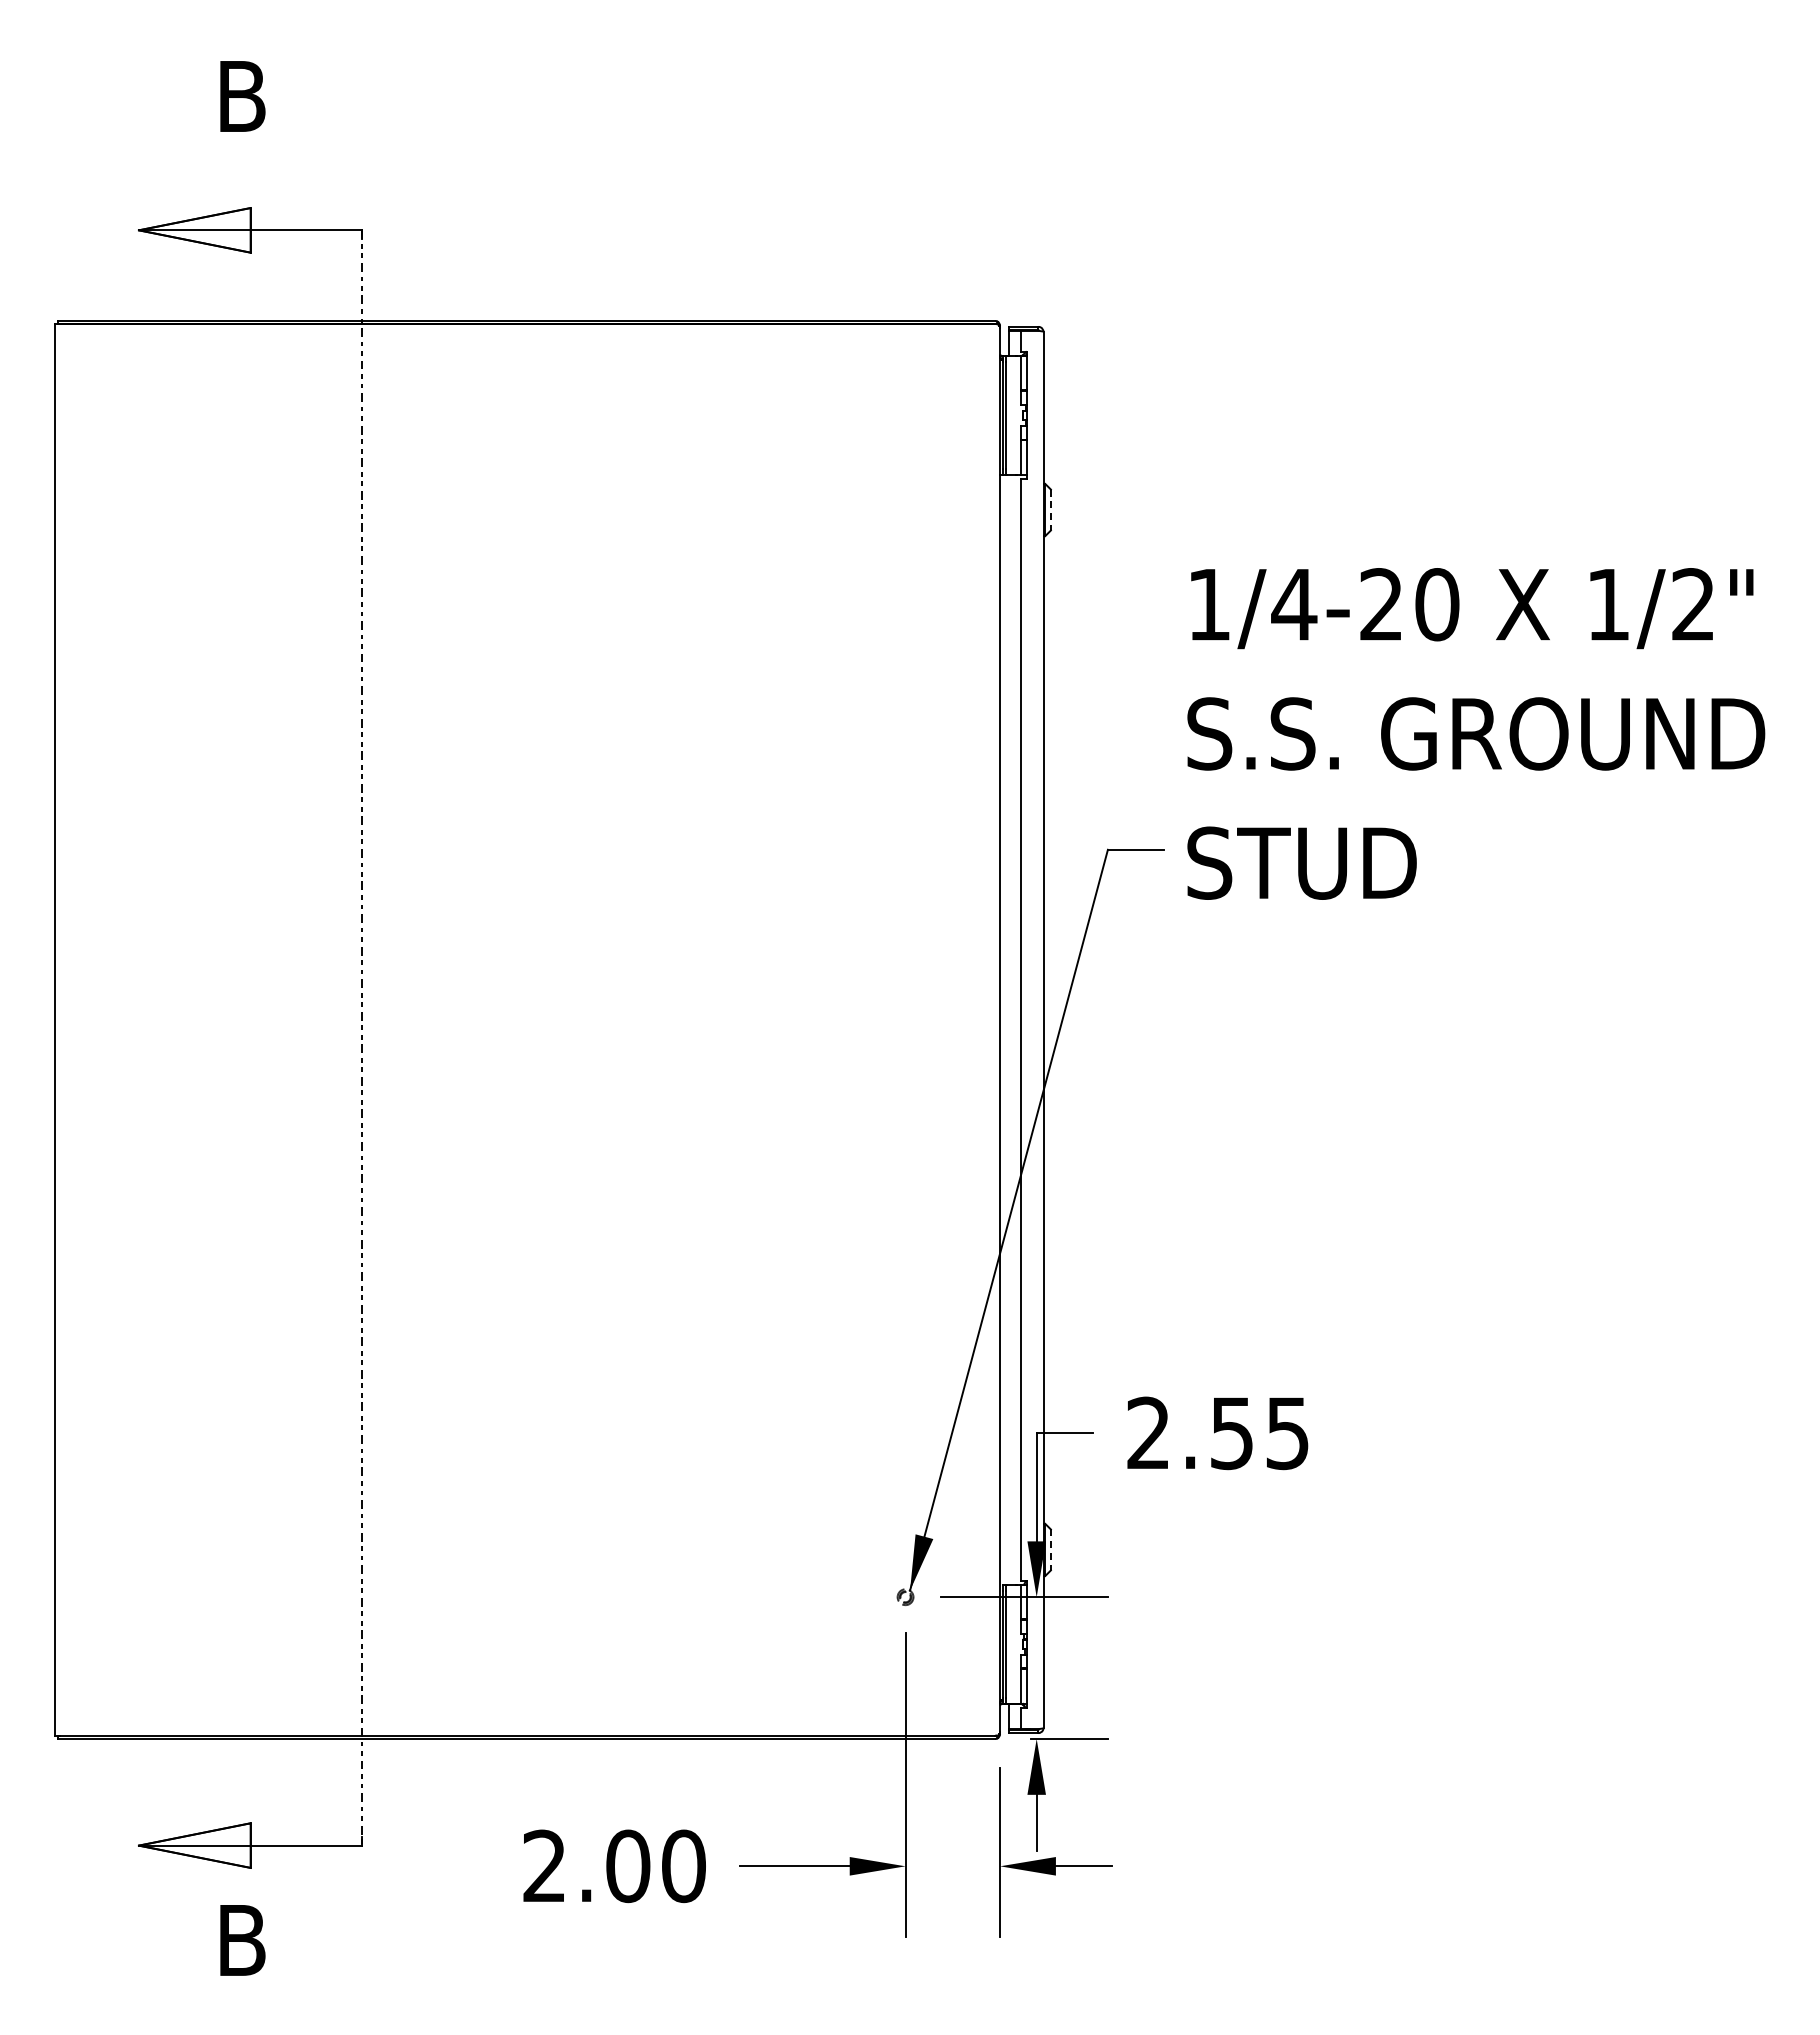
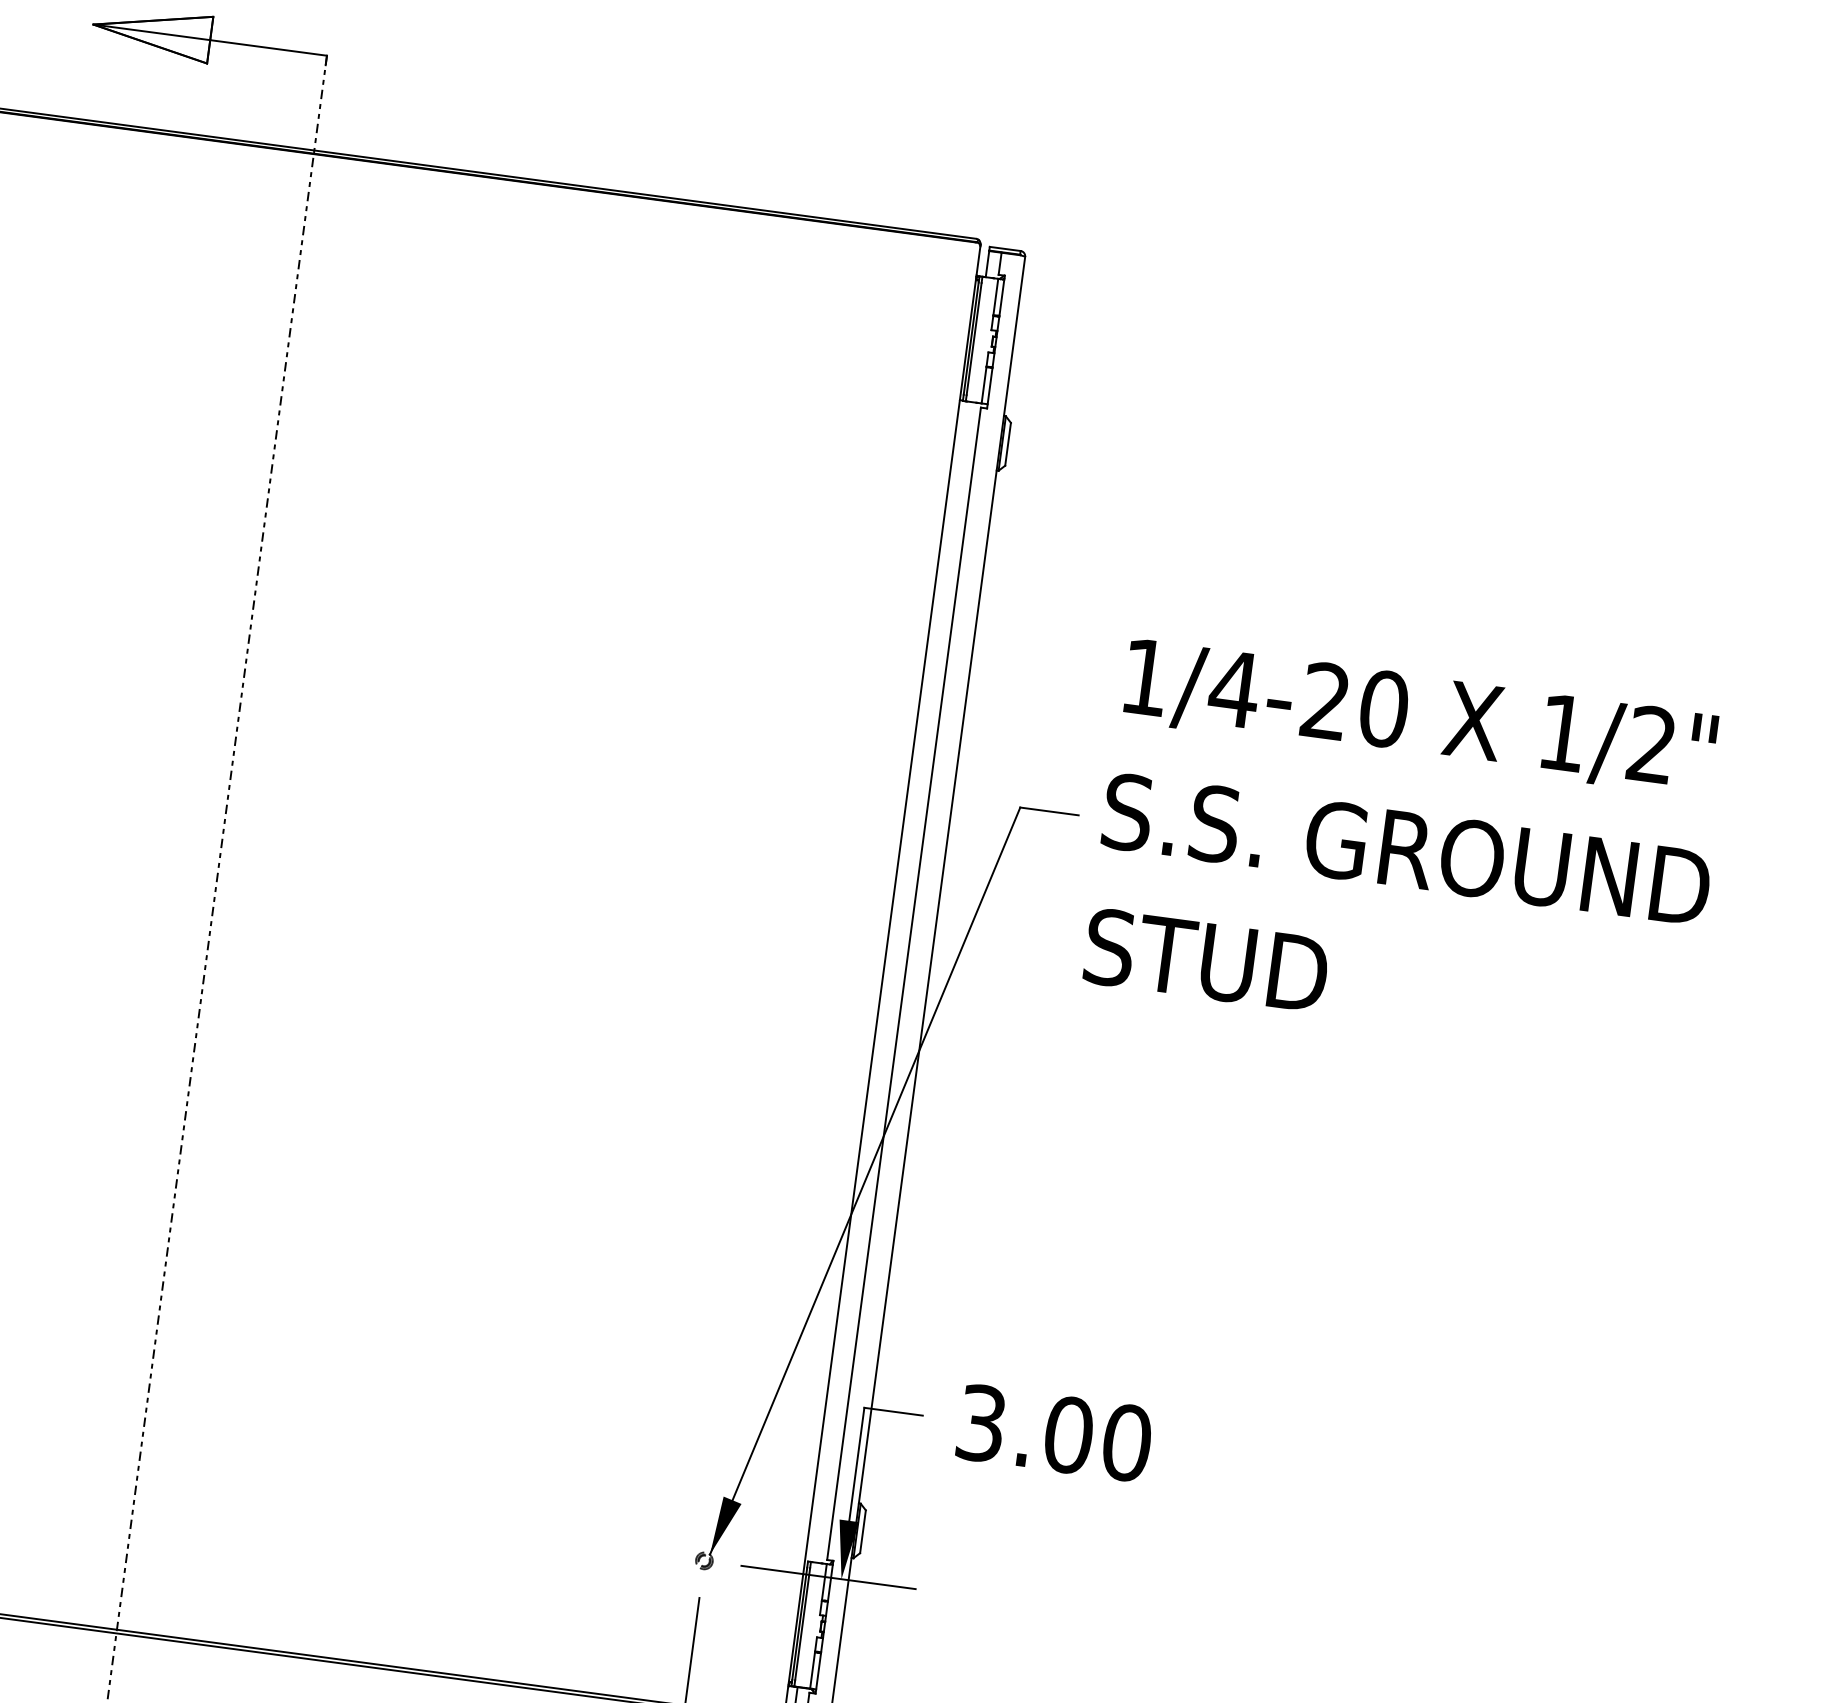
line: (1050, 510) -> (1007, 444), dashed -> solid
text: (1476, 733) -> (1407, 849), moved
text: (1218, 1433) -> (1054, 1433), 2.55 -> 3.00
line: (1050, 1550) -> (862, 1532), dashed -> solid

